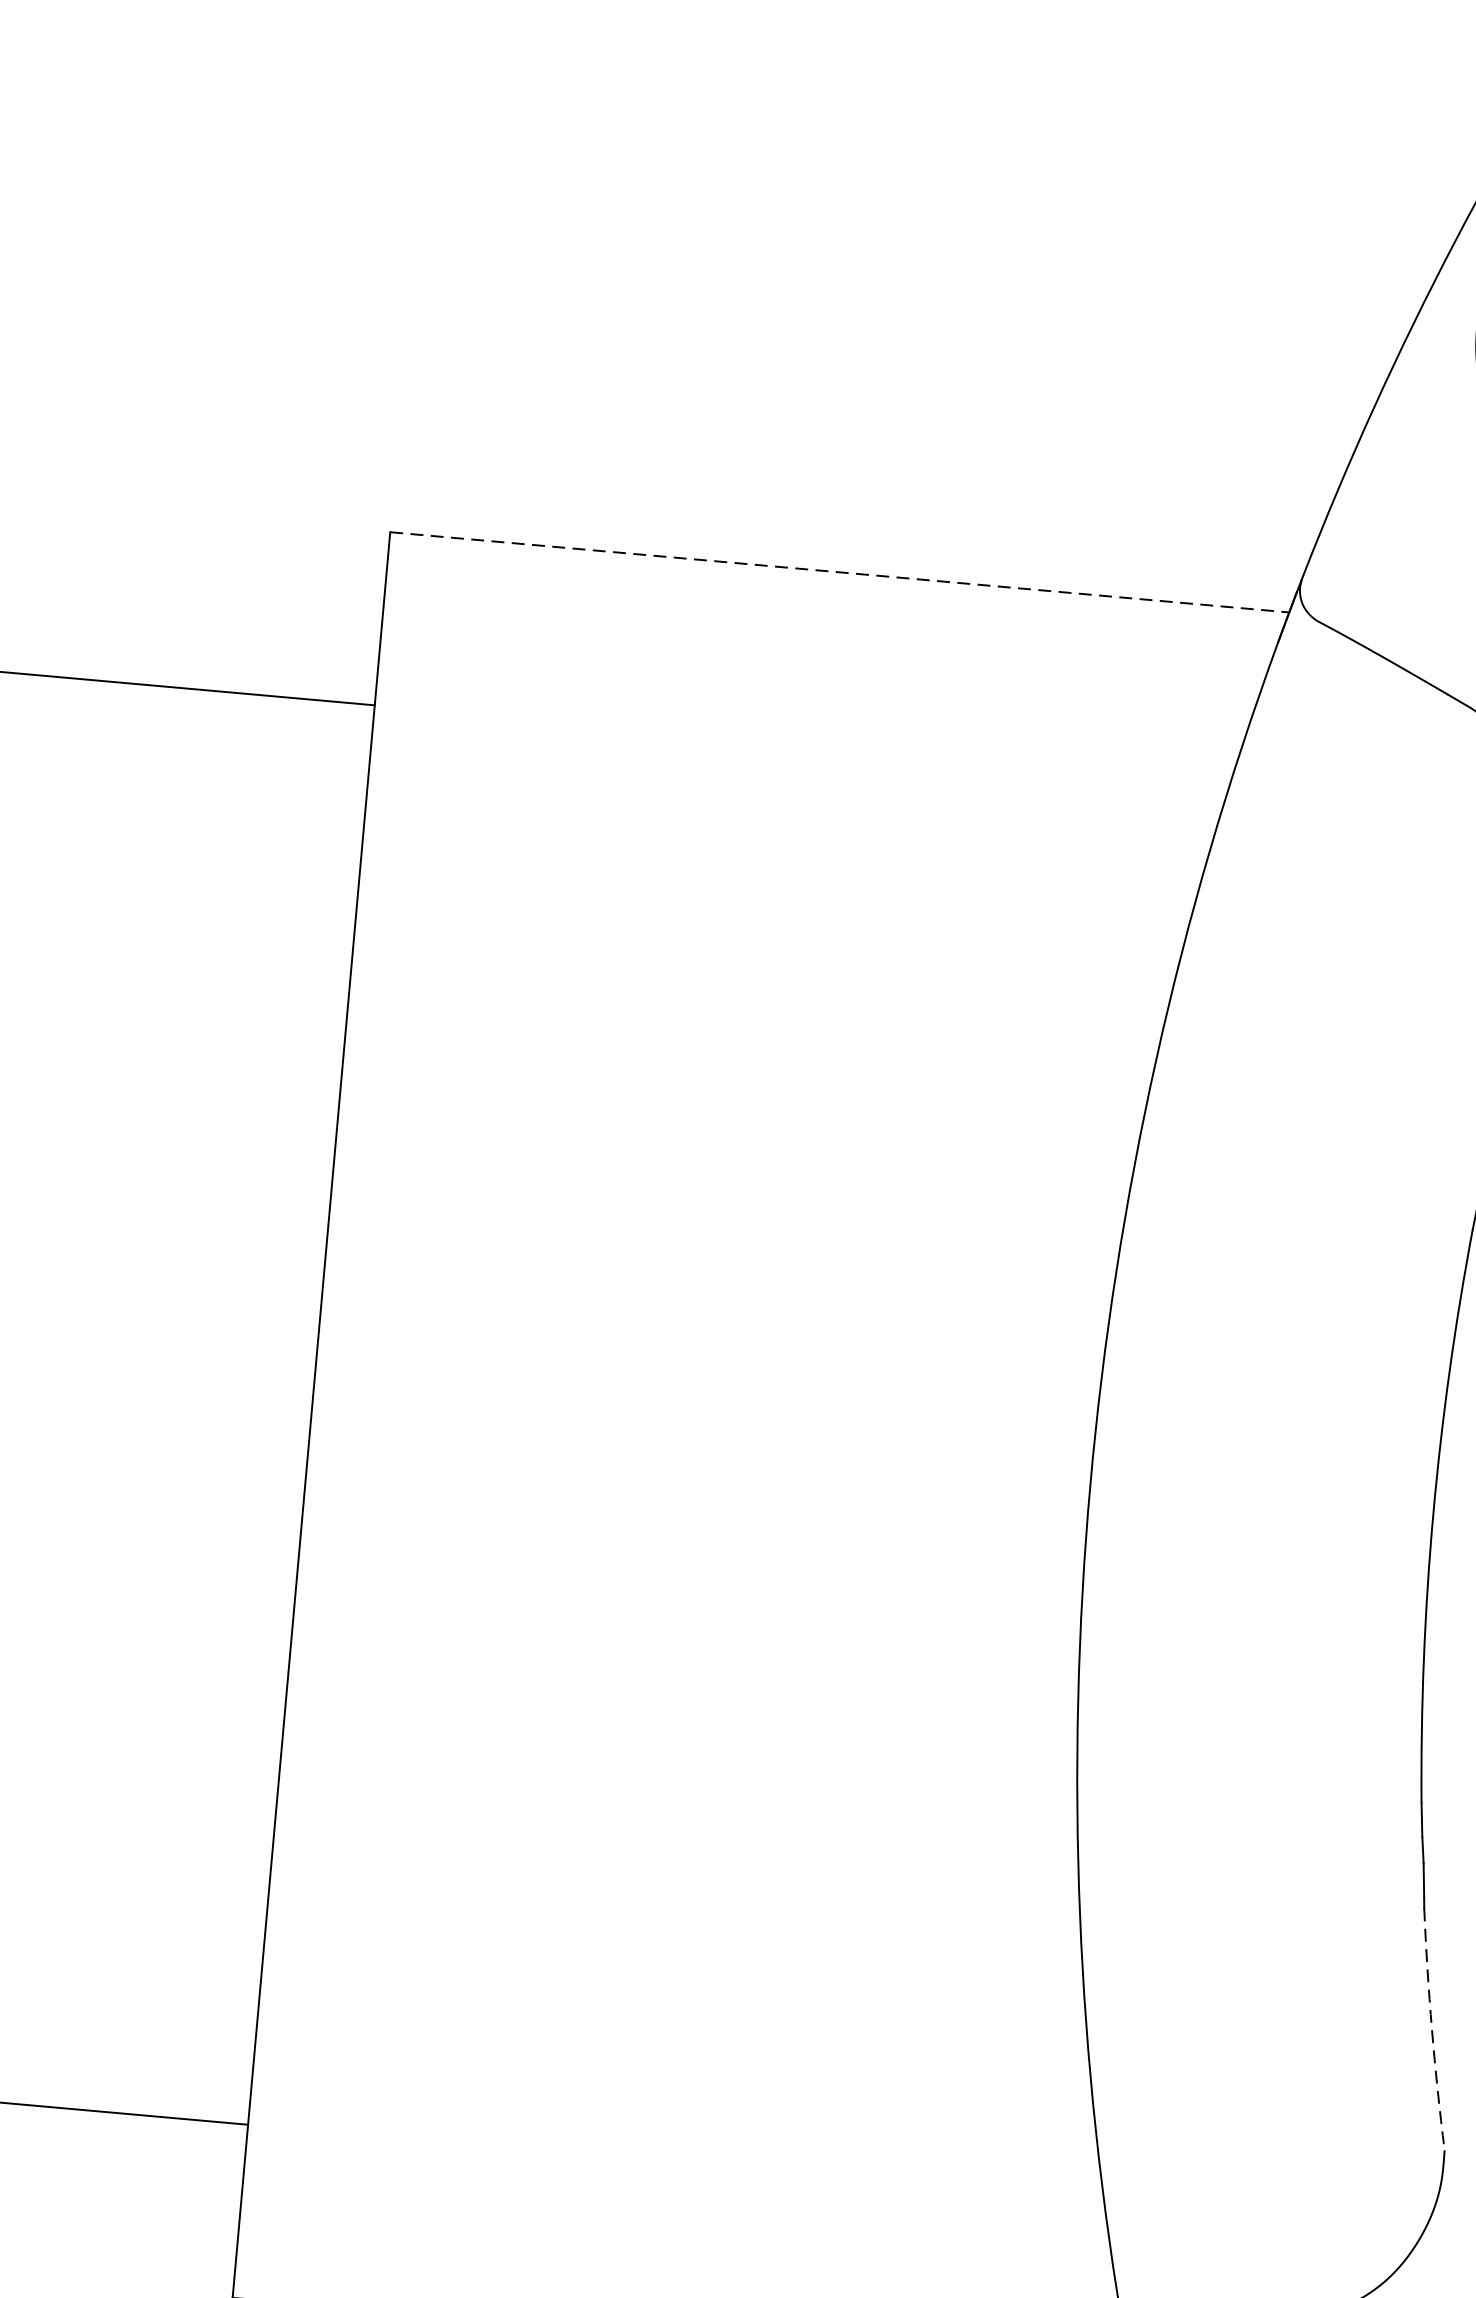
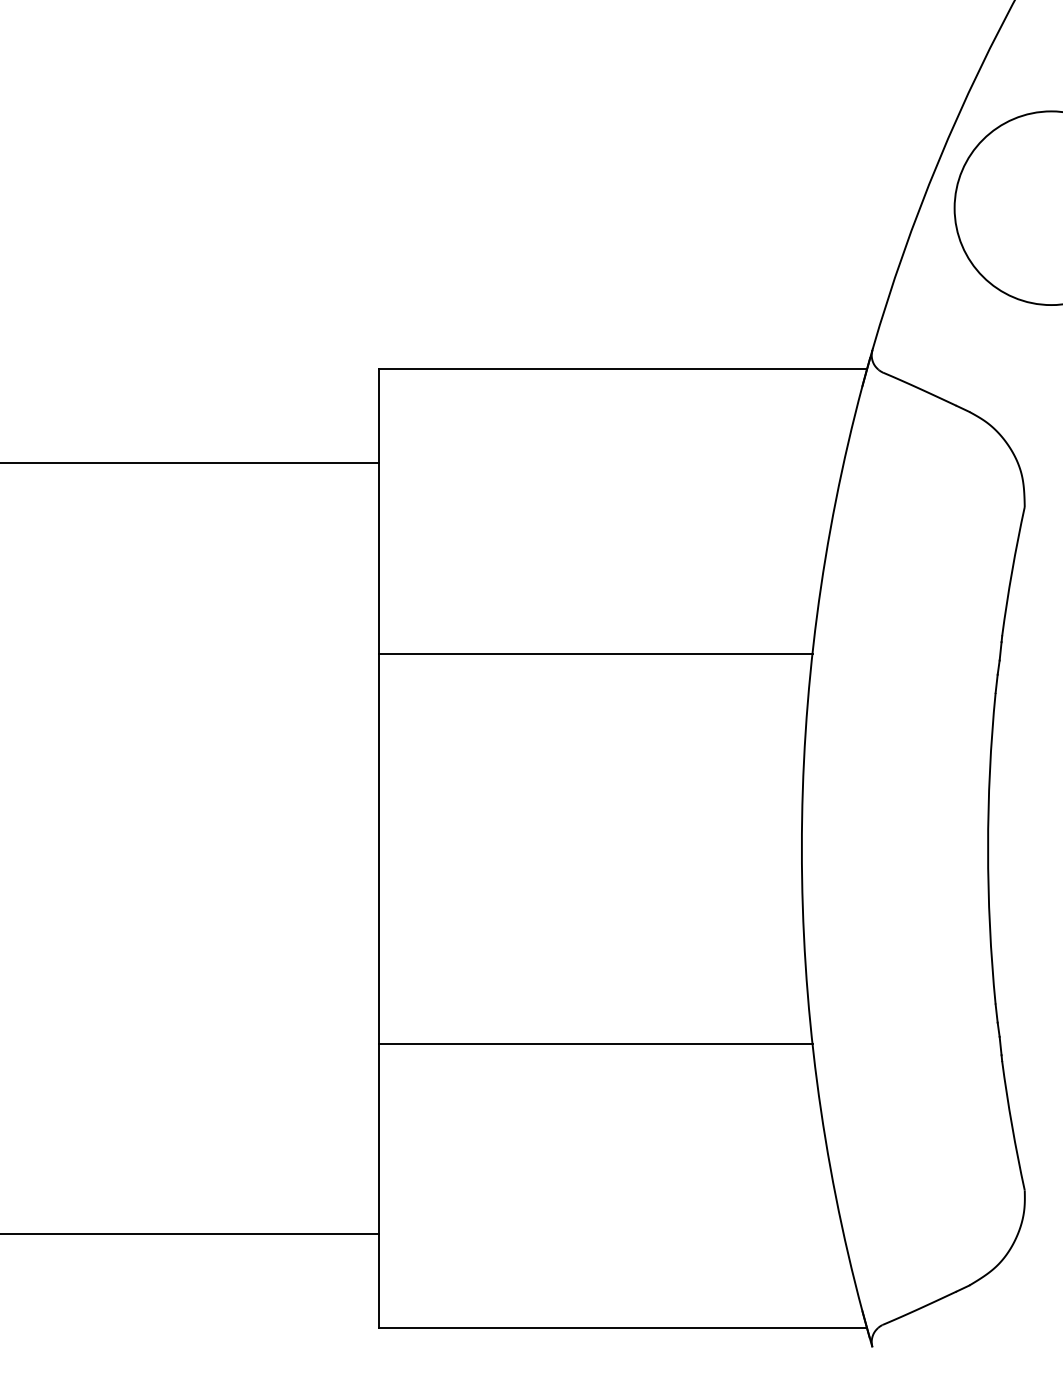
line: (840, 572) -> (623, 369), dashed -> solid
line: (742, 1091) -> (595, 653), added
line: (678, 1809) -> (595, 1043), added
arc: (1432, 2028) -> (1012, 1125), dashed -> solid

